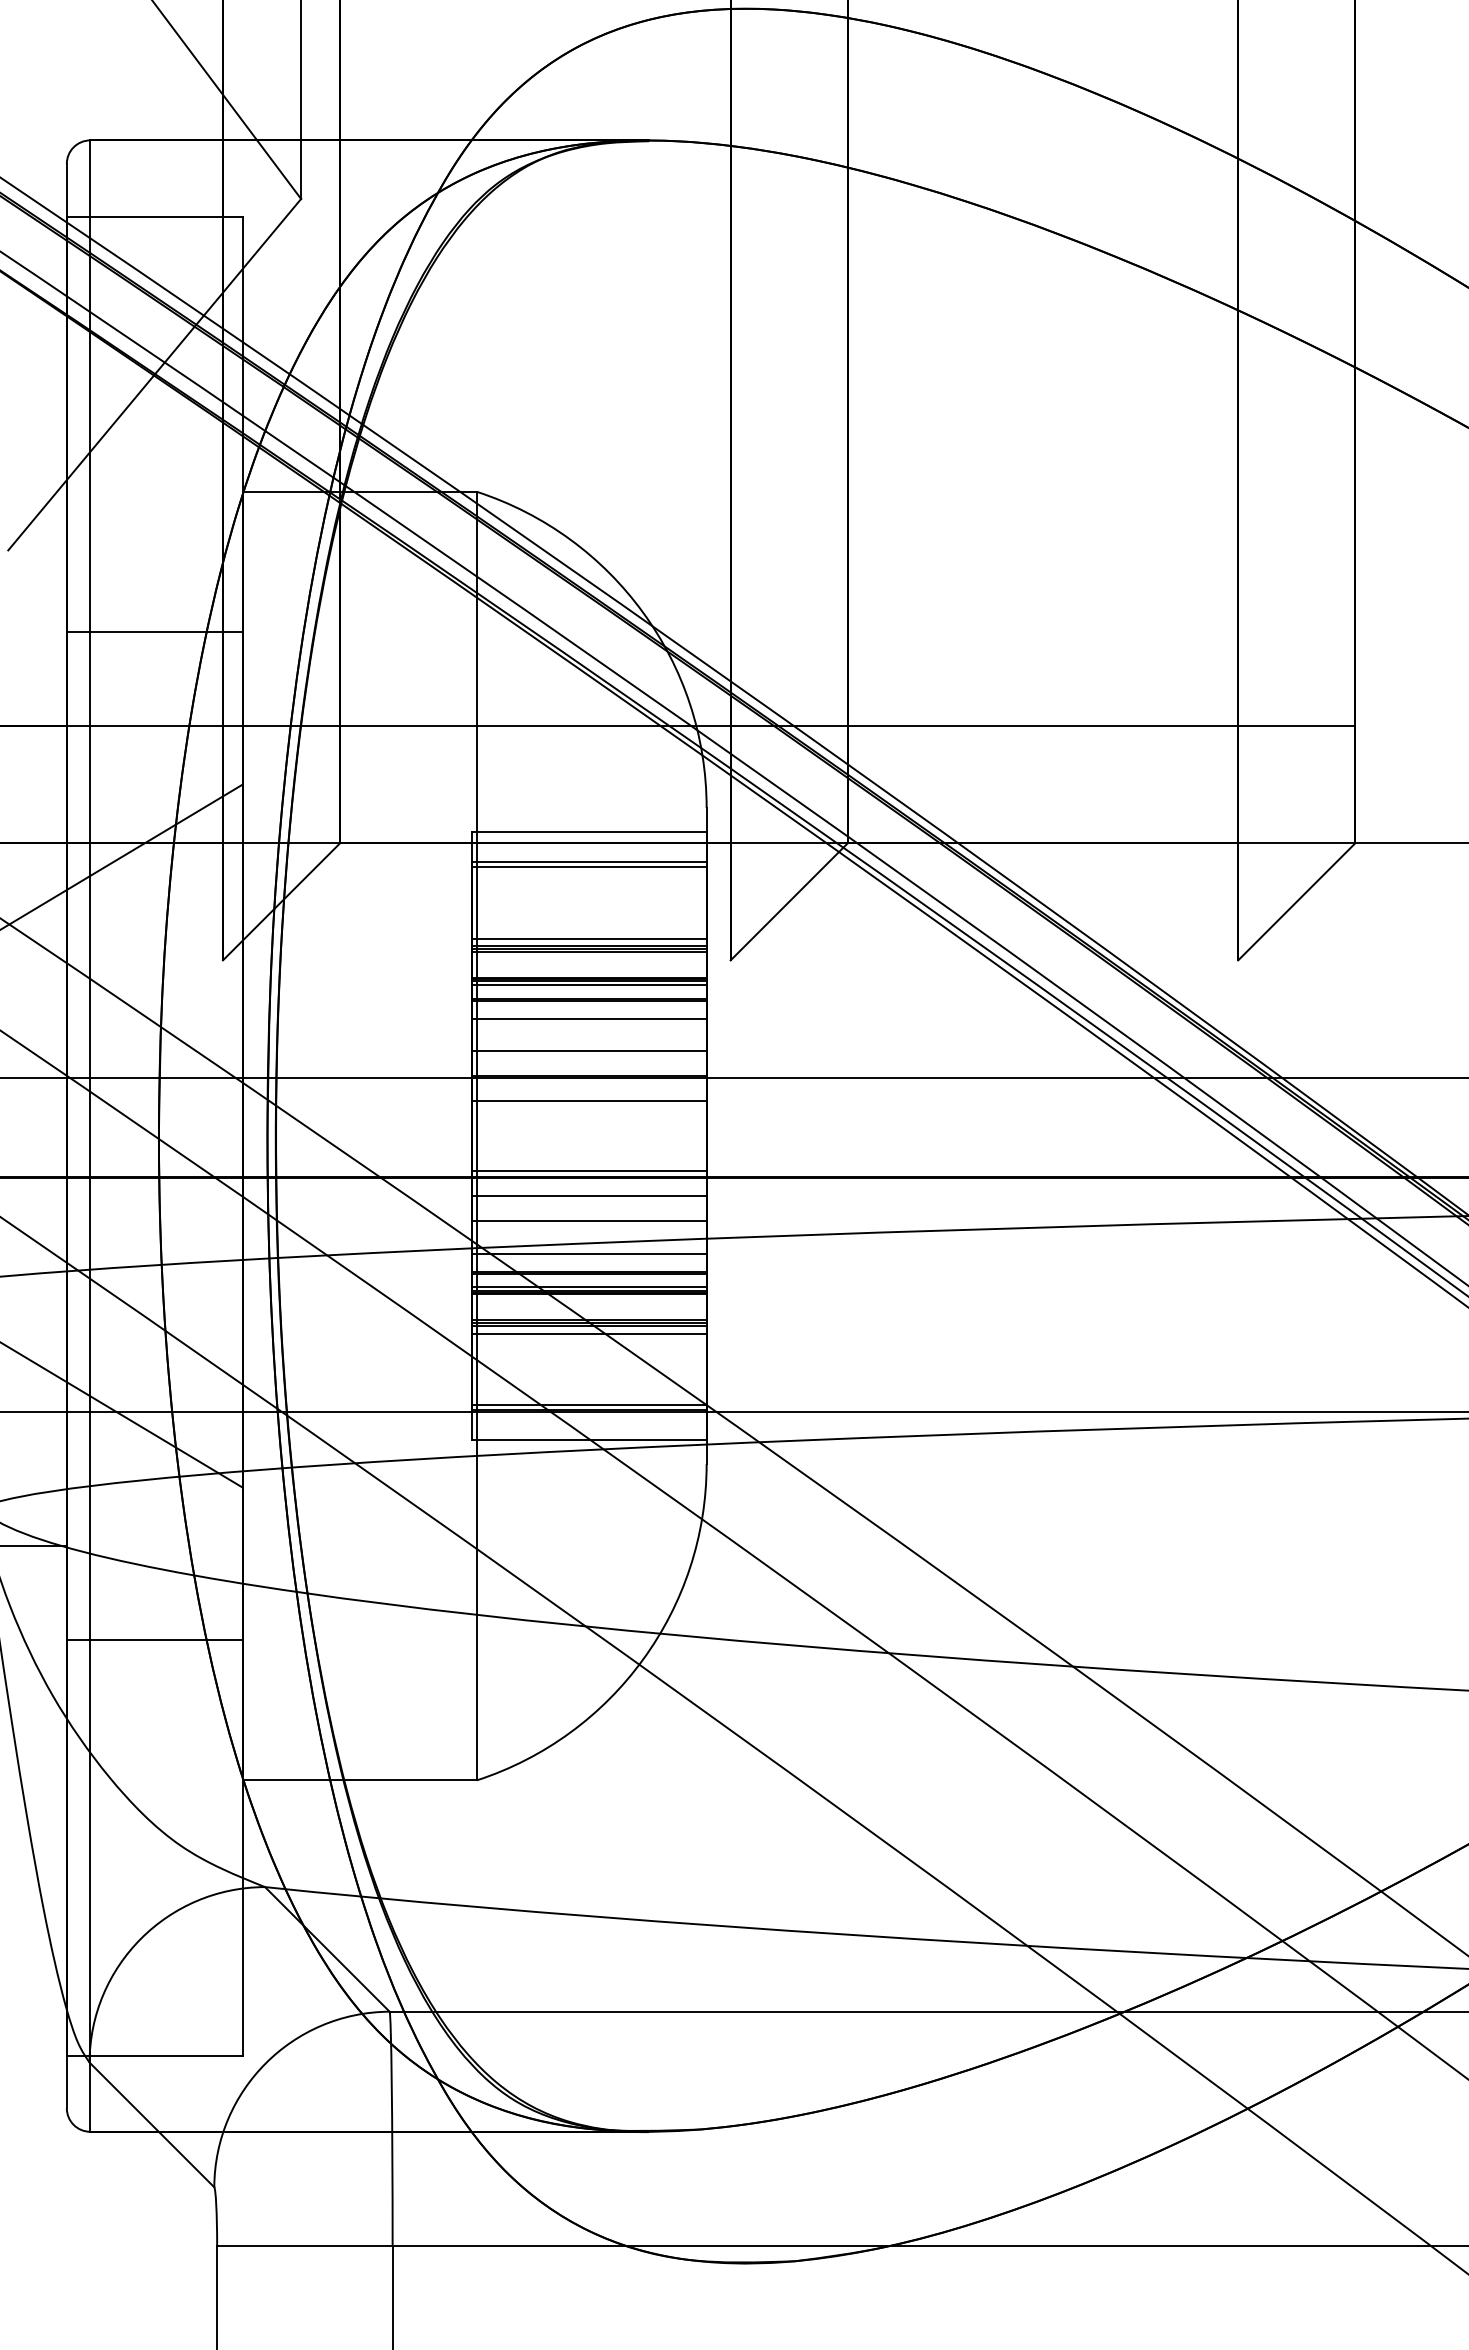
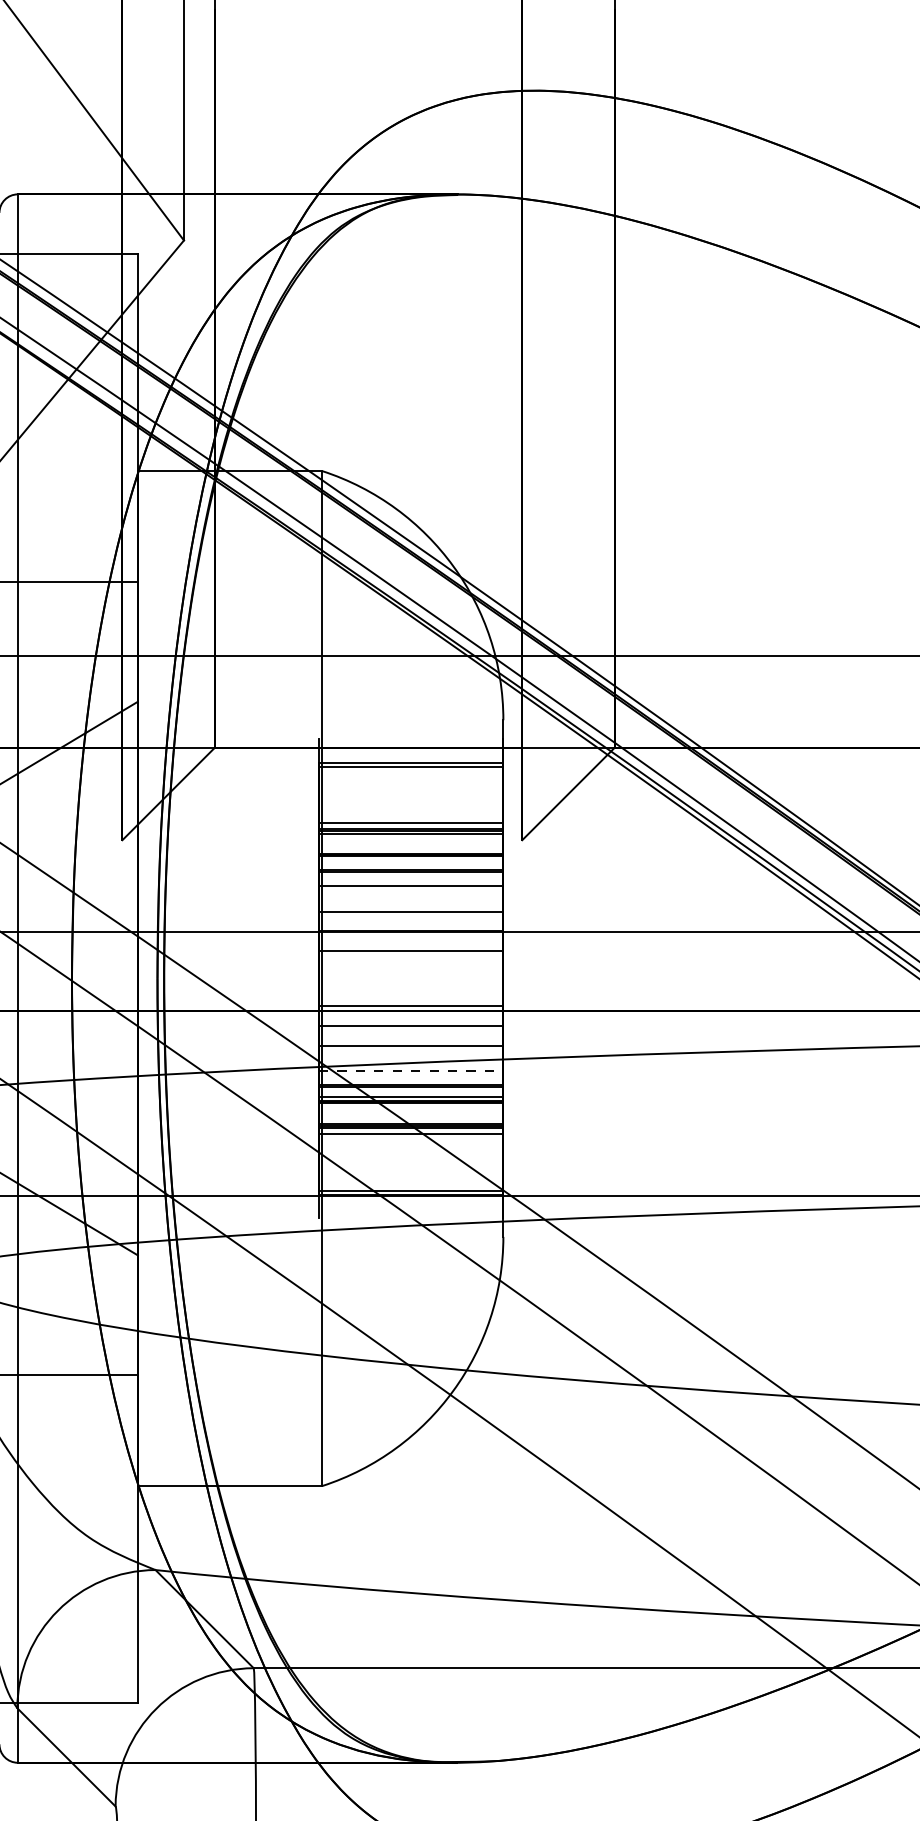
line: (589, 832) -> (411, 739), removed
line: (589, 985) -> (411, 859), removed
line: (590, 1253) -> (411, 1071), solid -> dashed
line: (589, 1440) -> (411, 1218), removed

